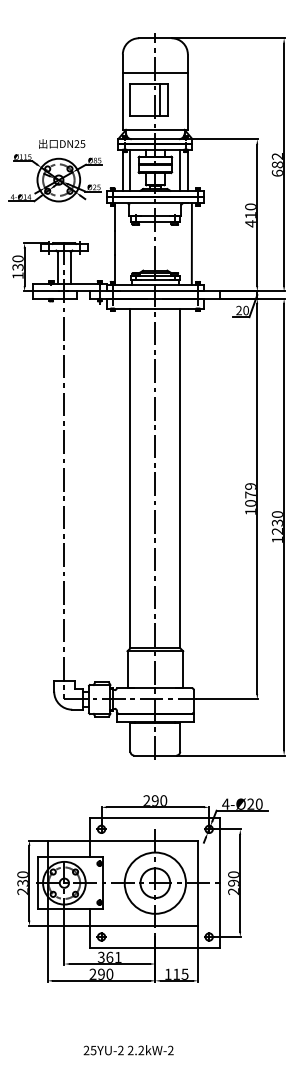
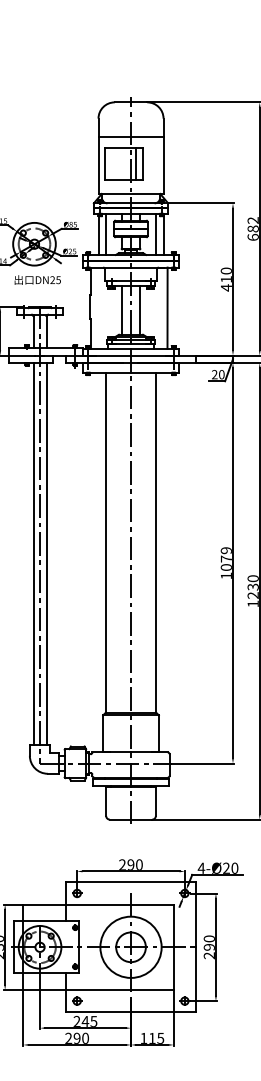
text: (62, 143) -> (38, 279), moved
line: (146, 245) -> (122, 309), added
line: (164, 245) -> (140, 309), added
line: (57, 489) -> (33, 553), added
line: (70, 489) -> (46, 553), added
text: (109, 956) -> (85, 1020), 361 -> 245

